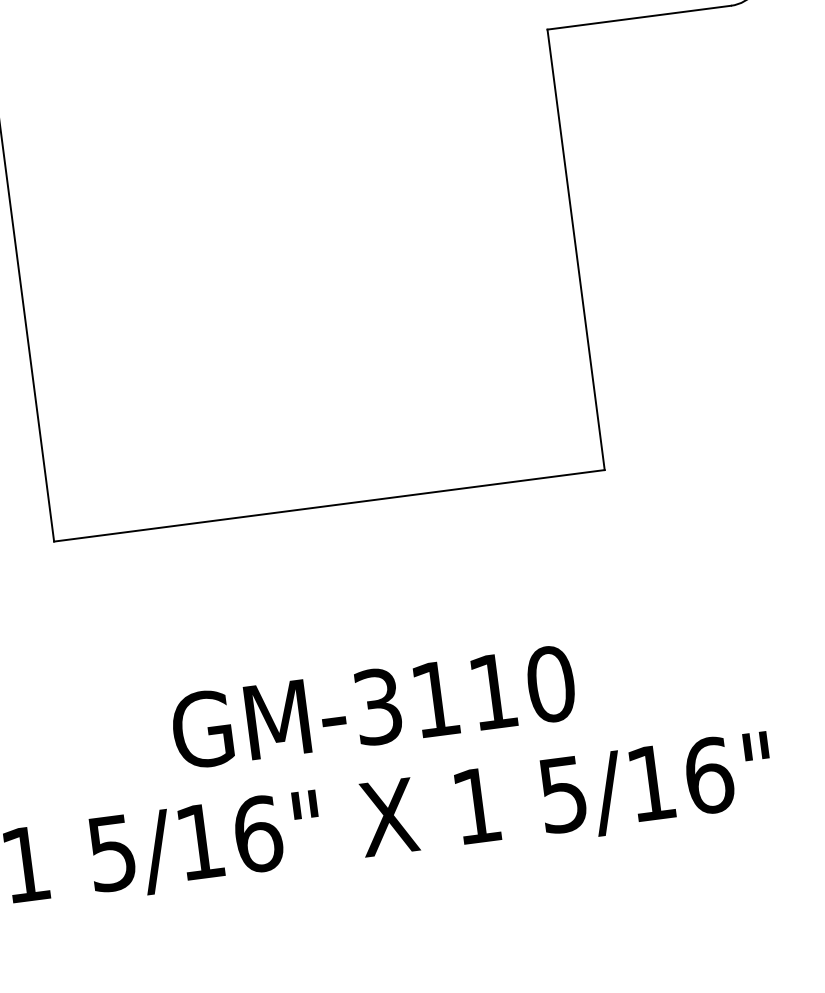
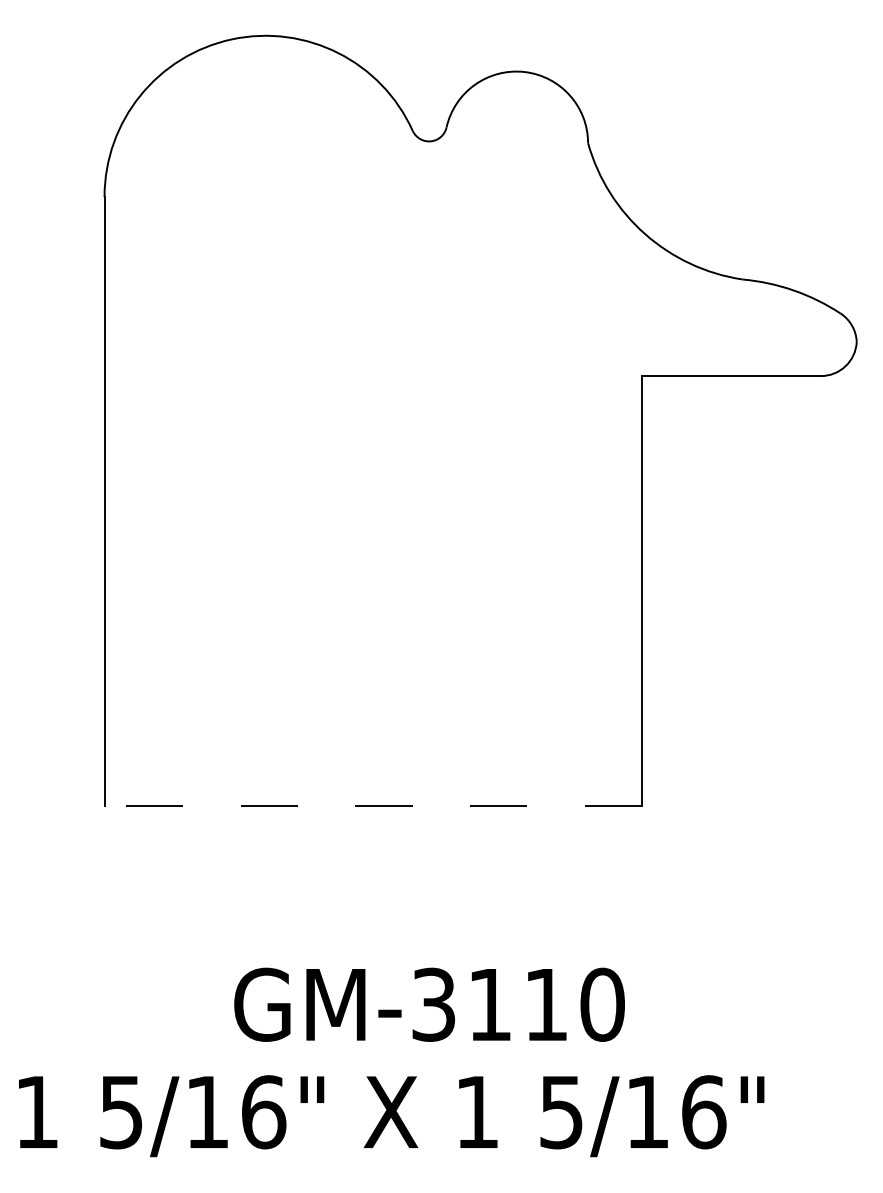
line: (329, 505) -> (373, 805), solid -> dashed
text: (373, 707) -> (429, 1004), moved

